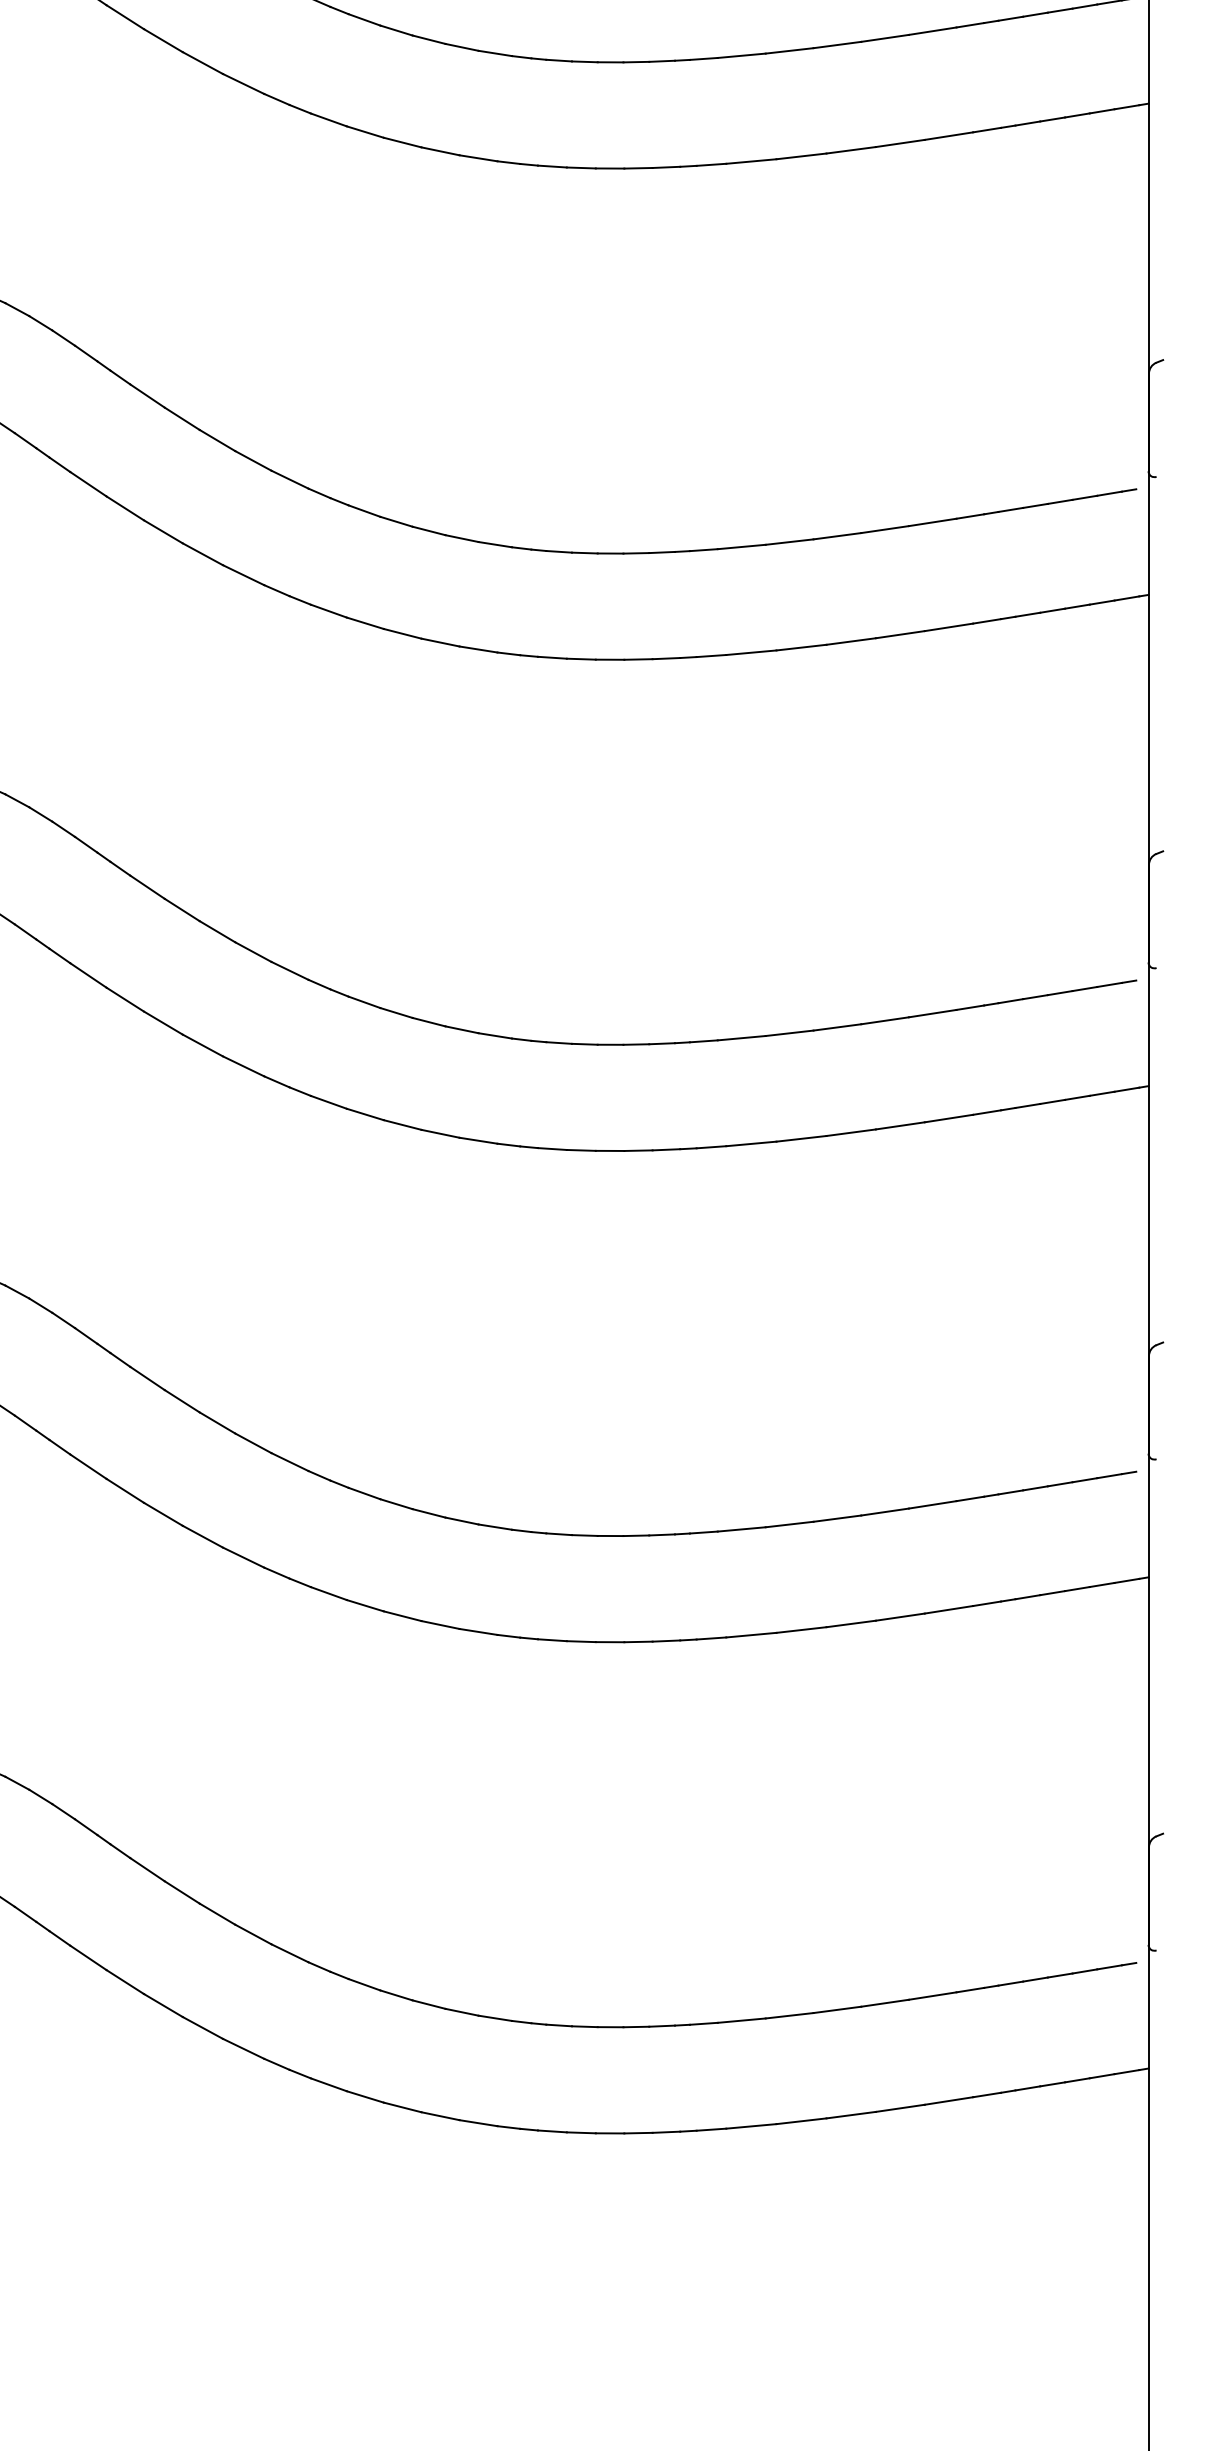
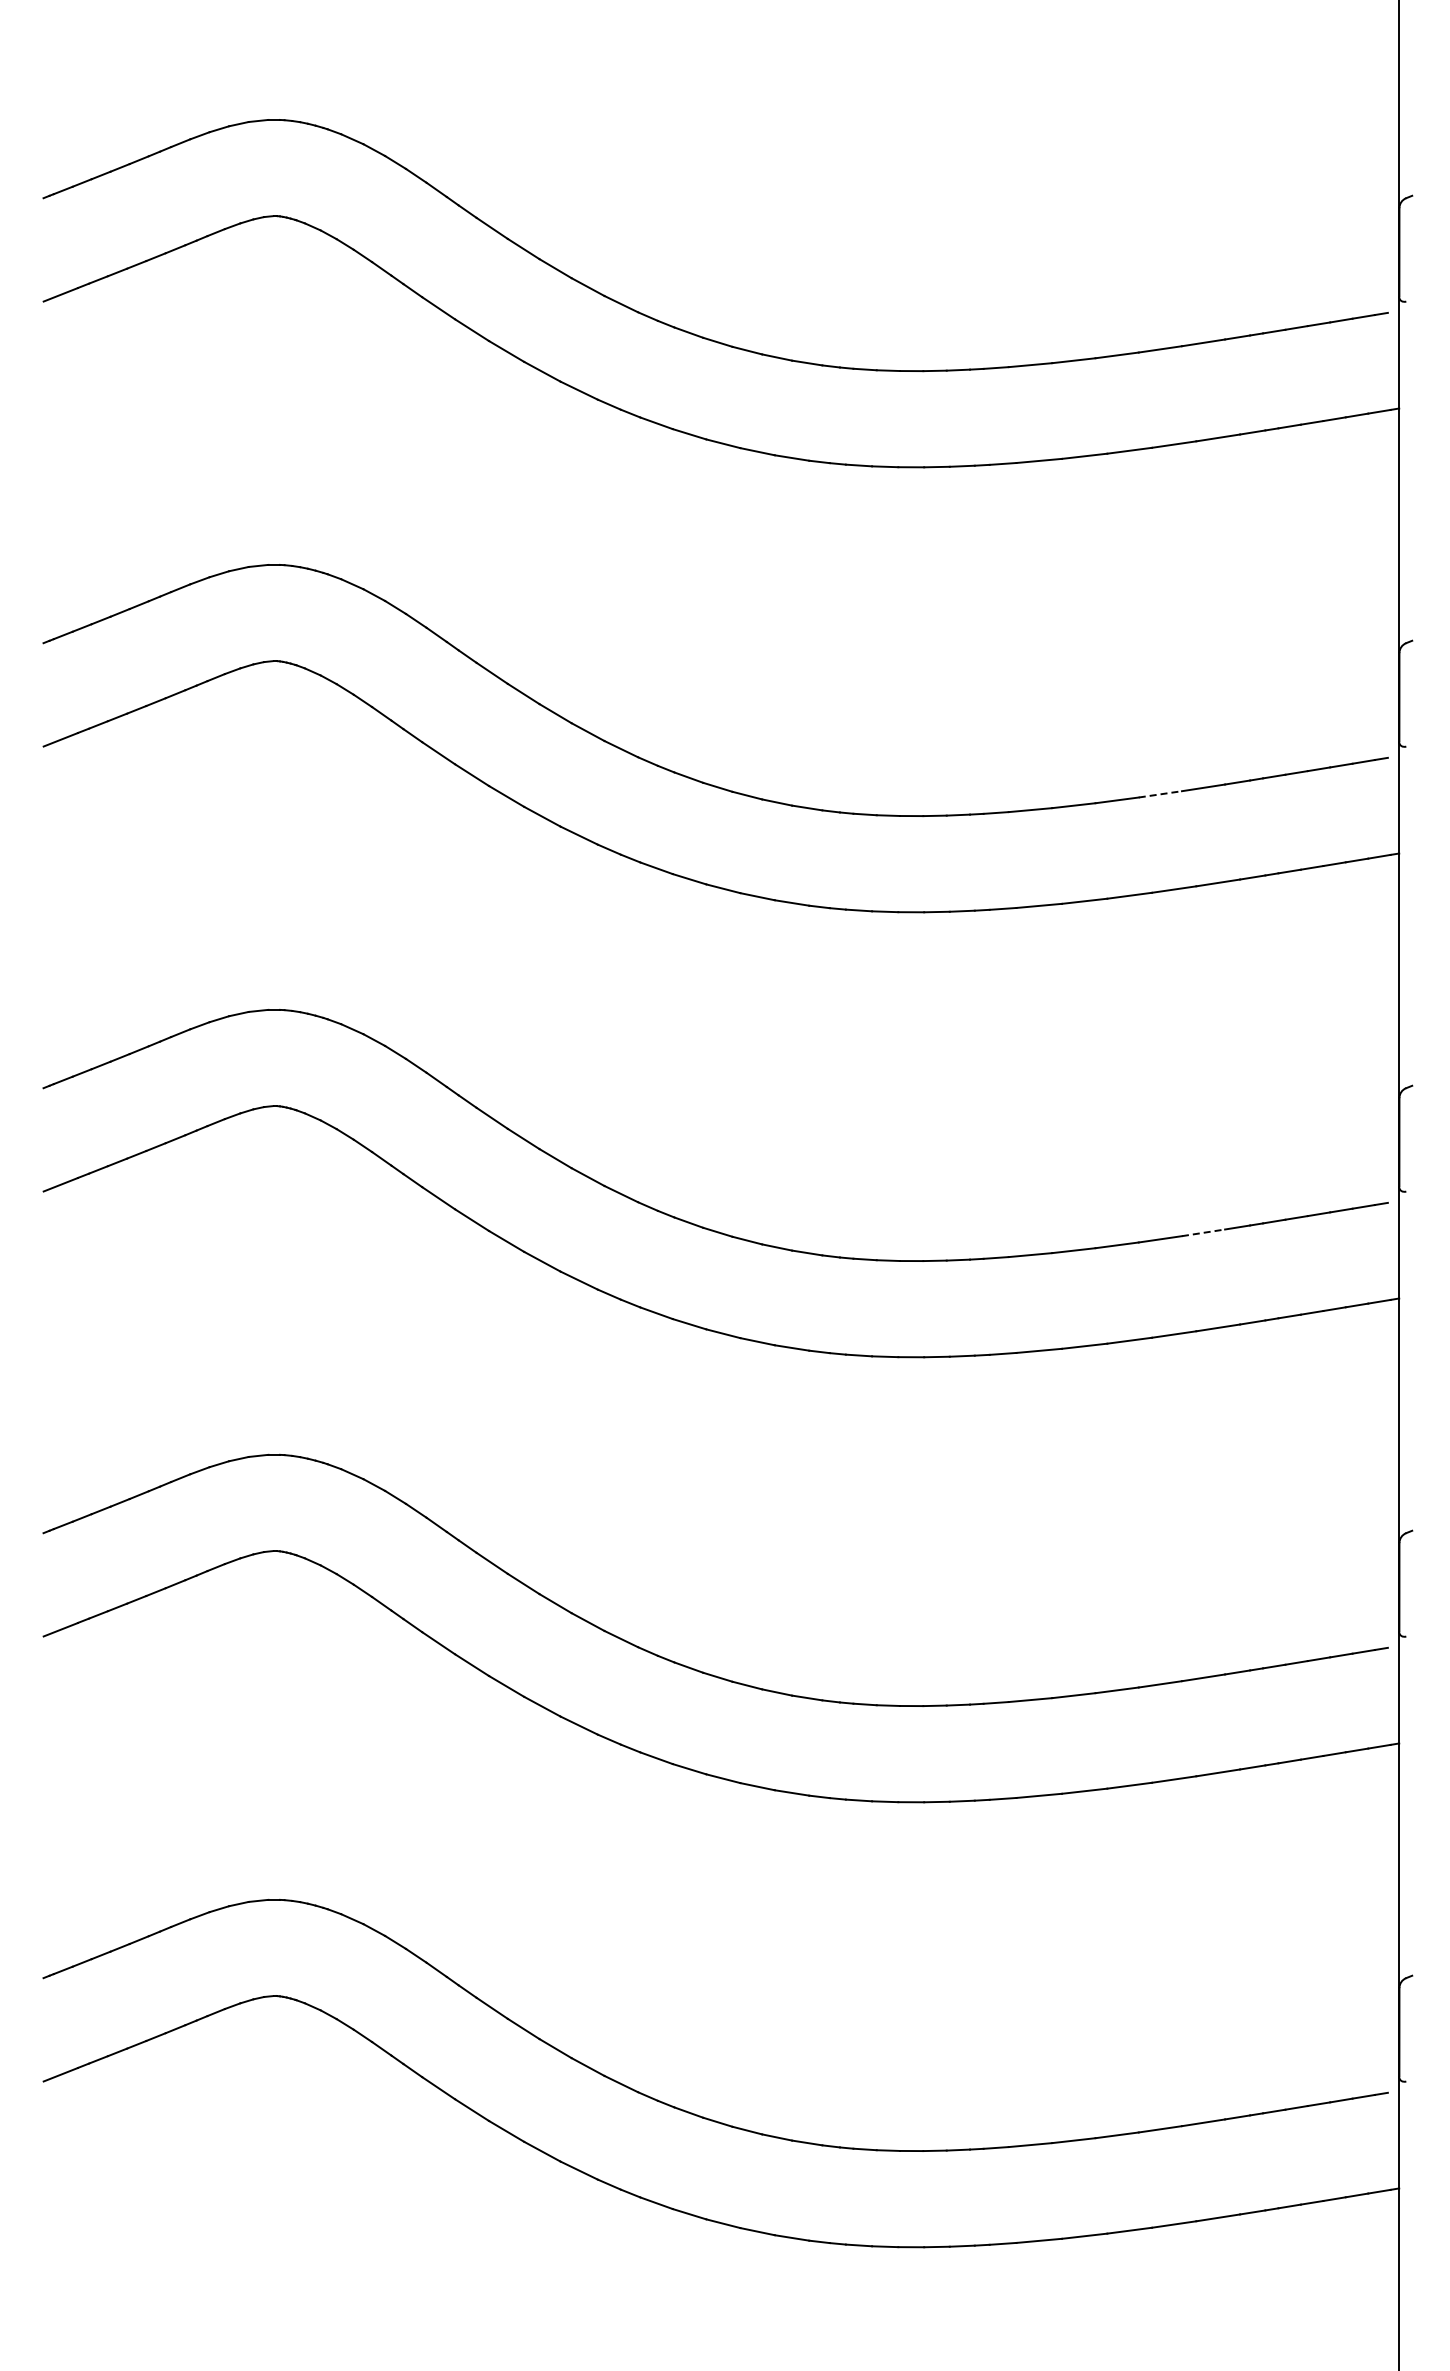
line: (885, 529) -> (1160, 794), solid -> dashed
line: (932, 1013) -> (1203, 1232), solid -> dashed

